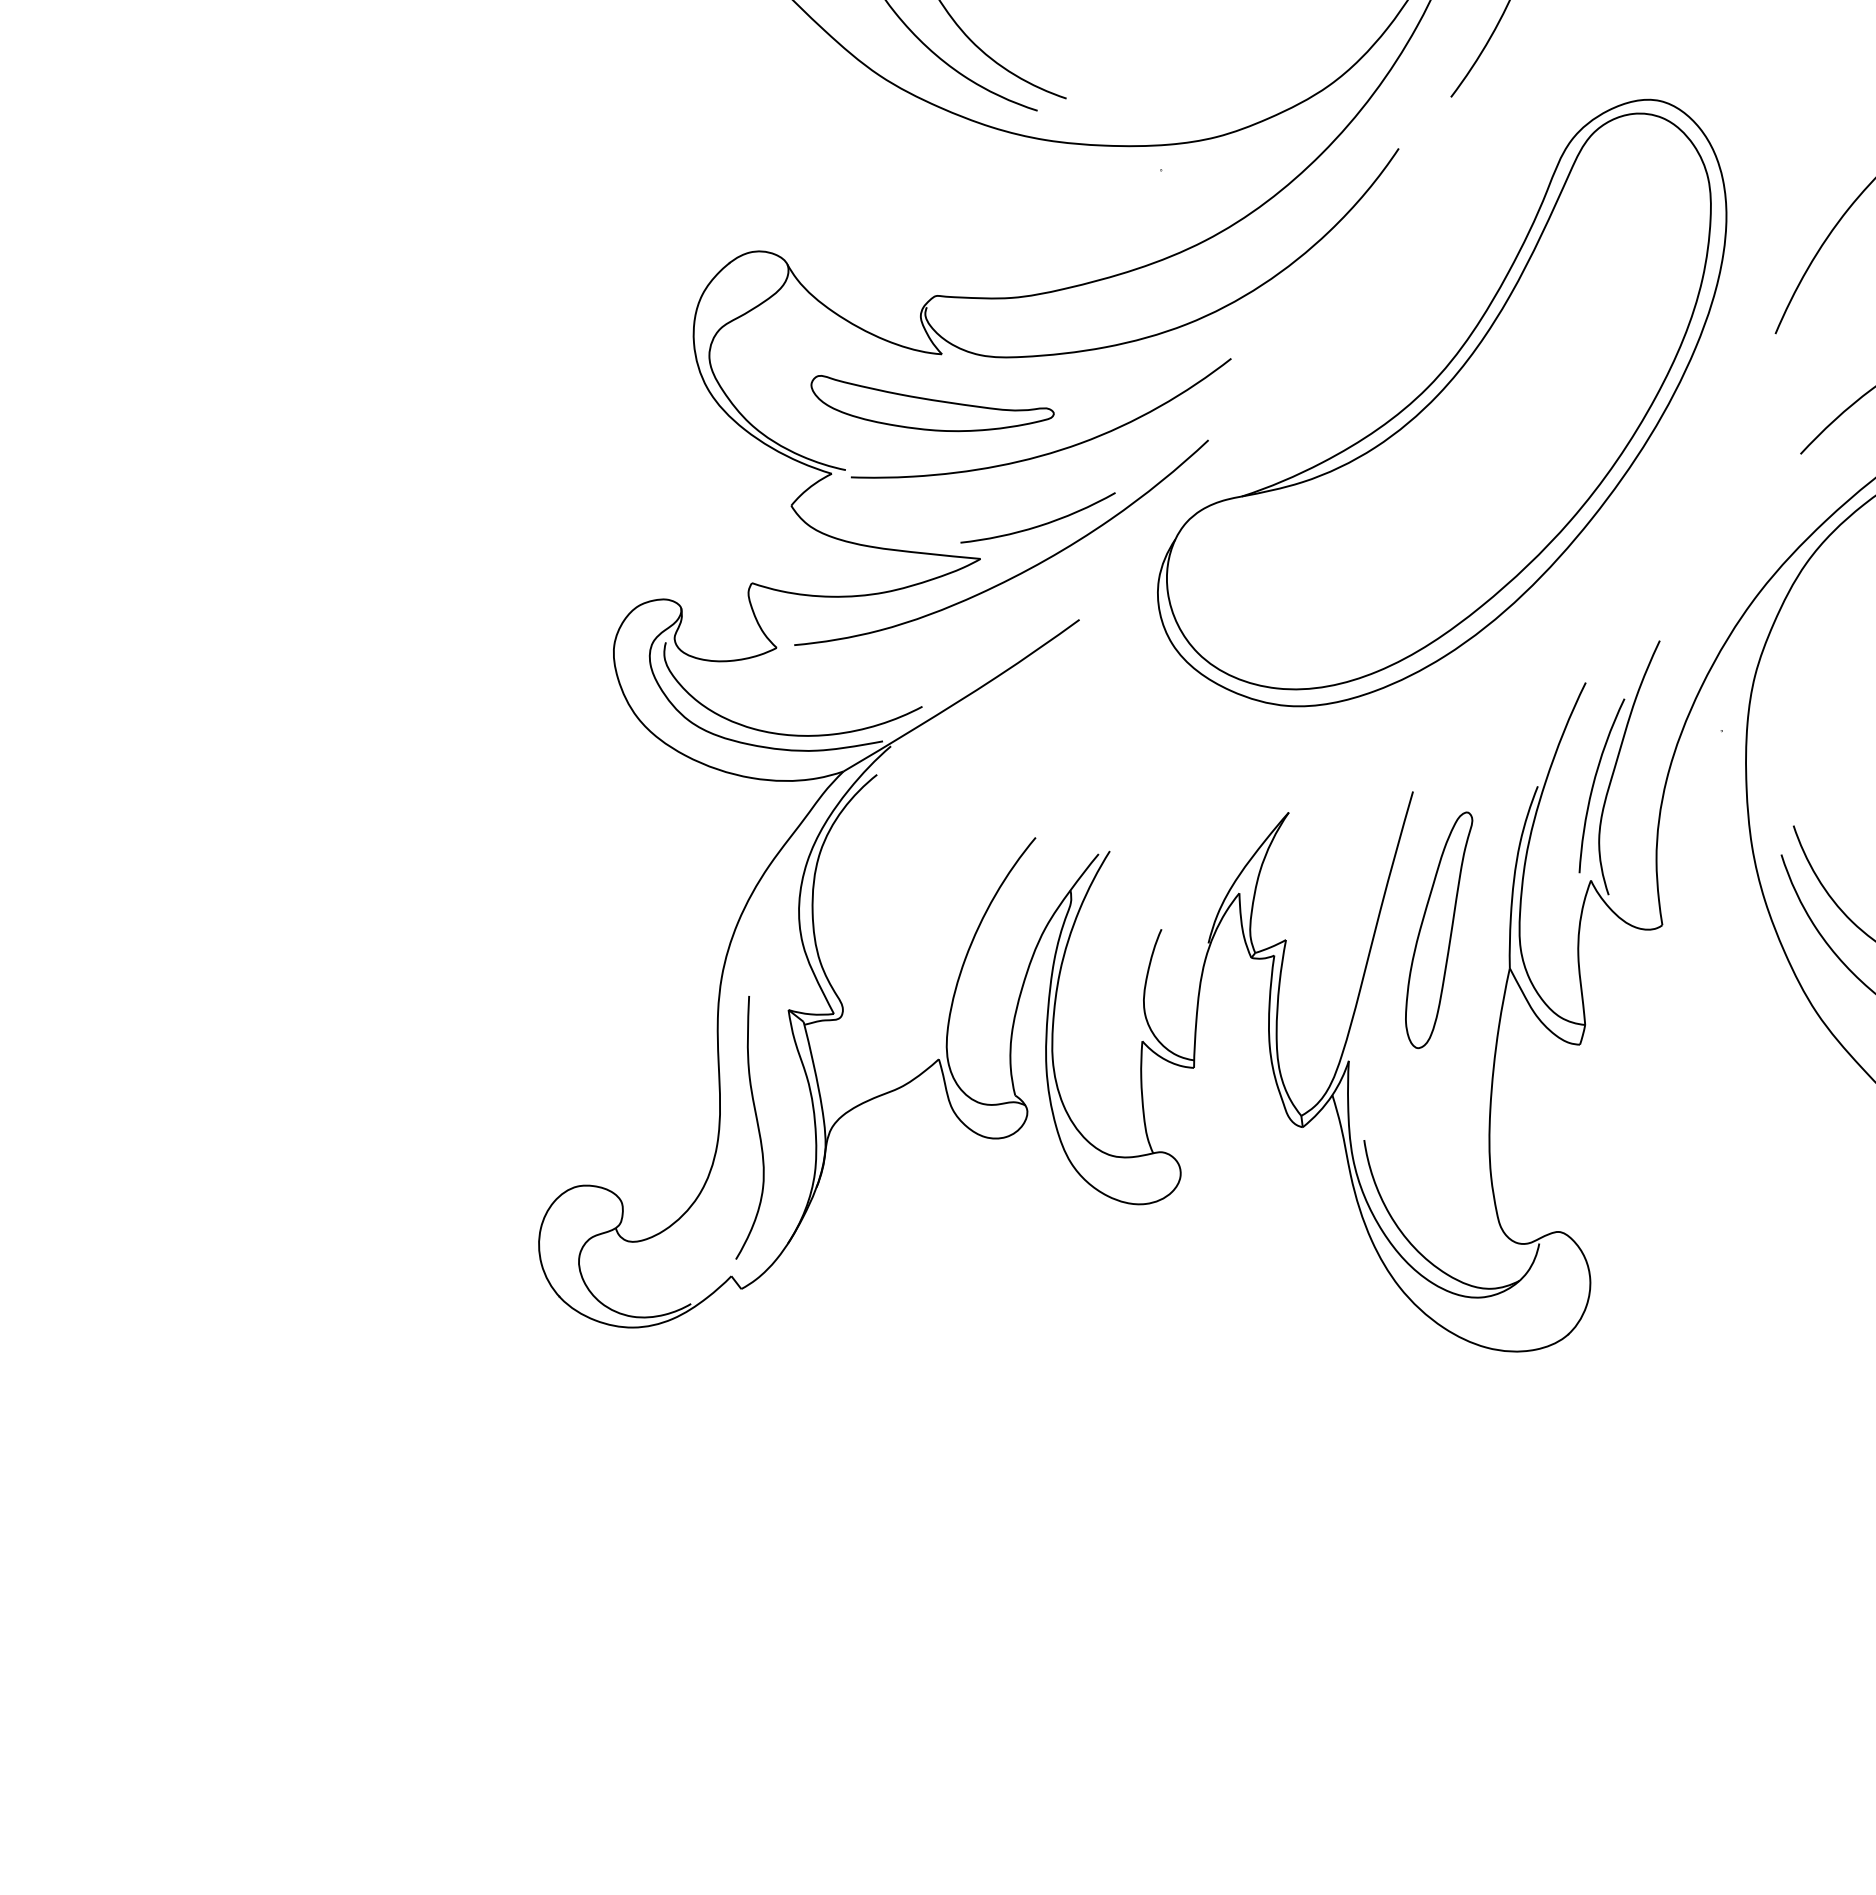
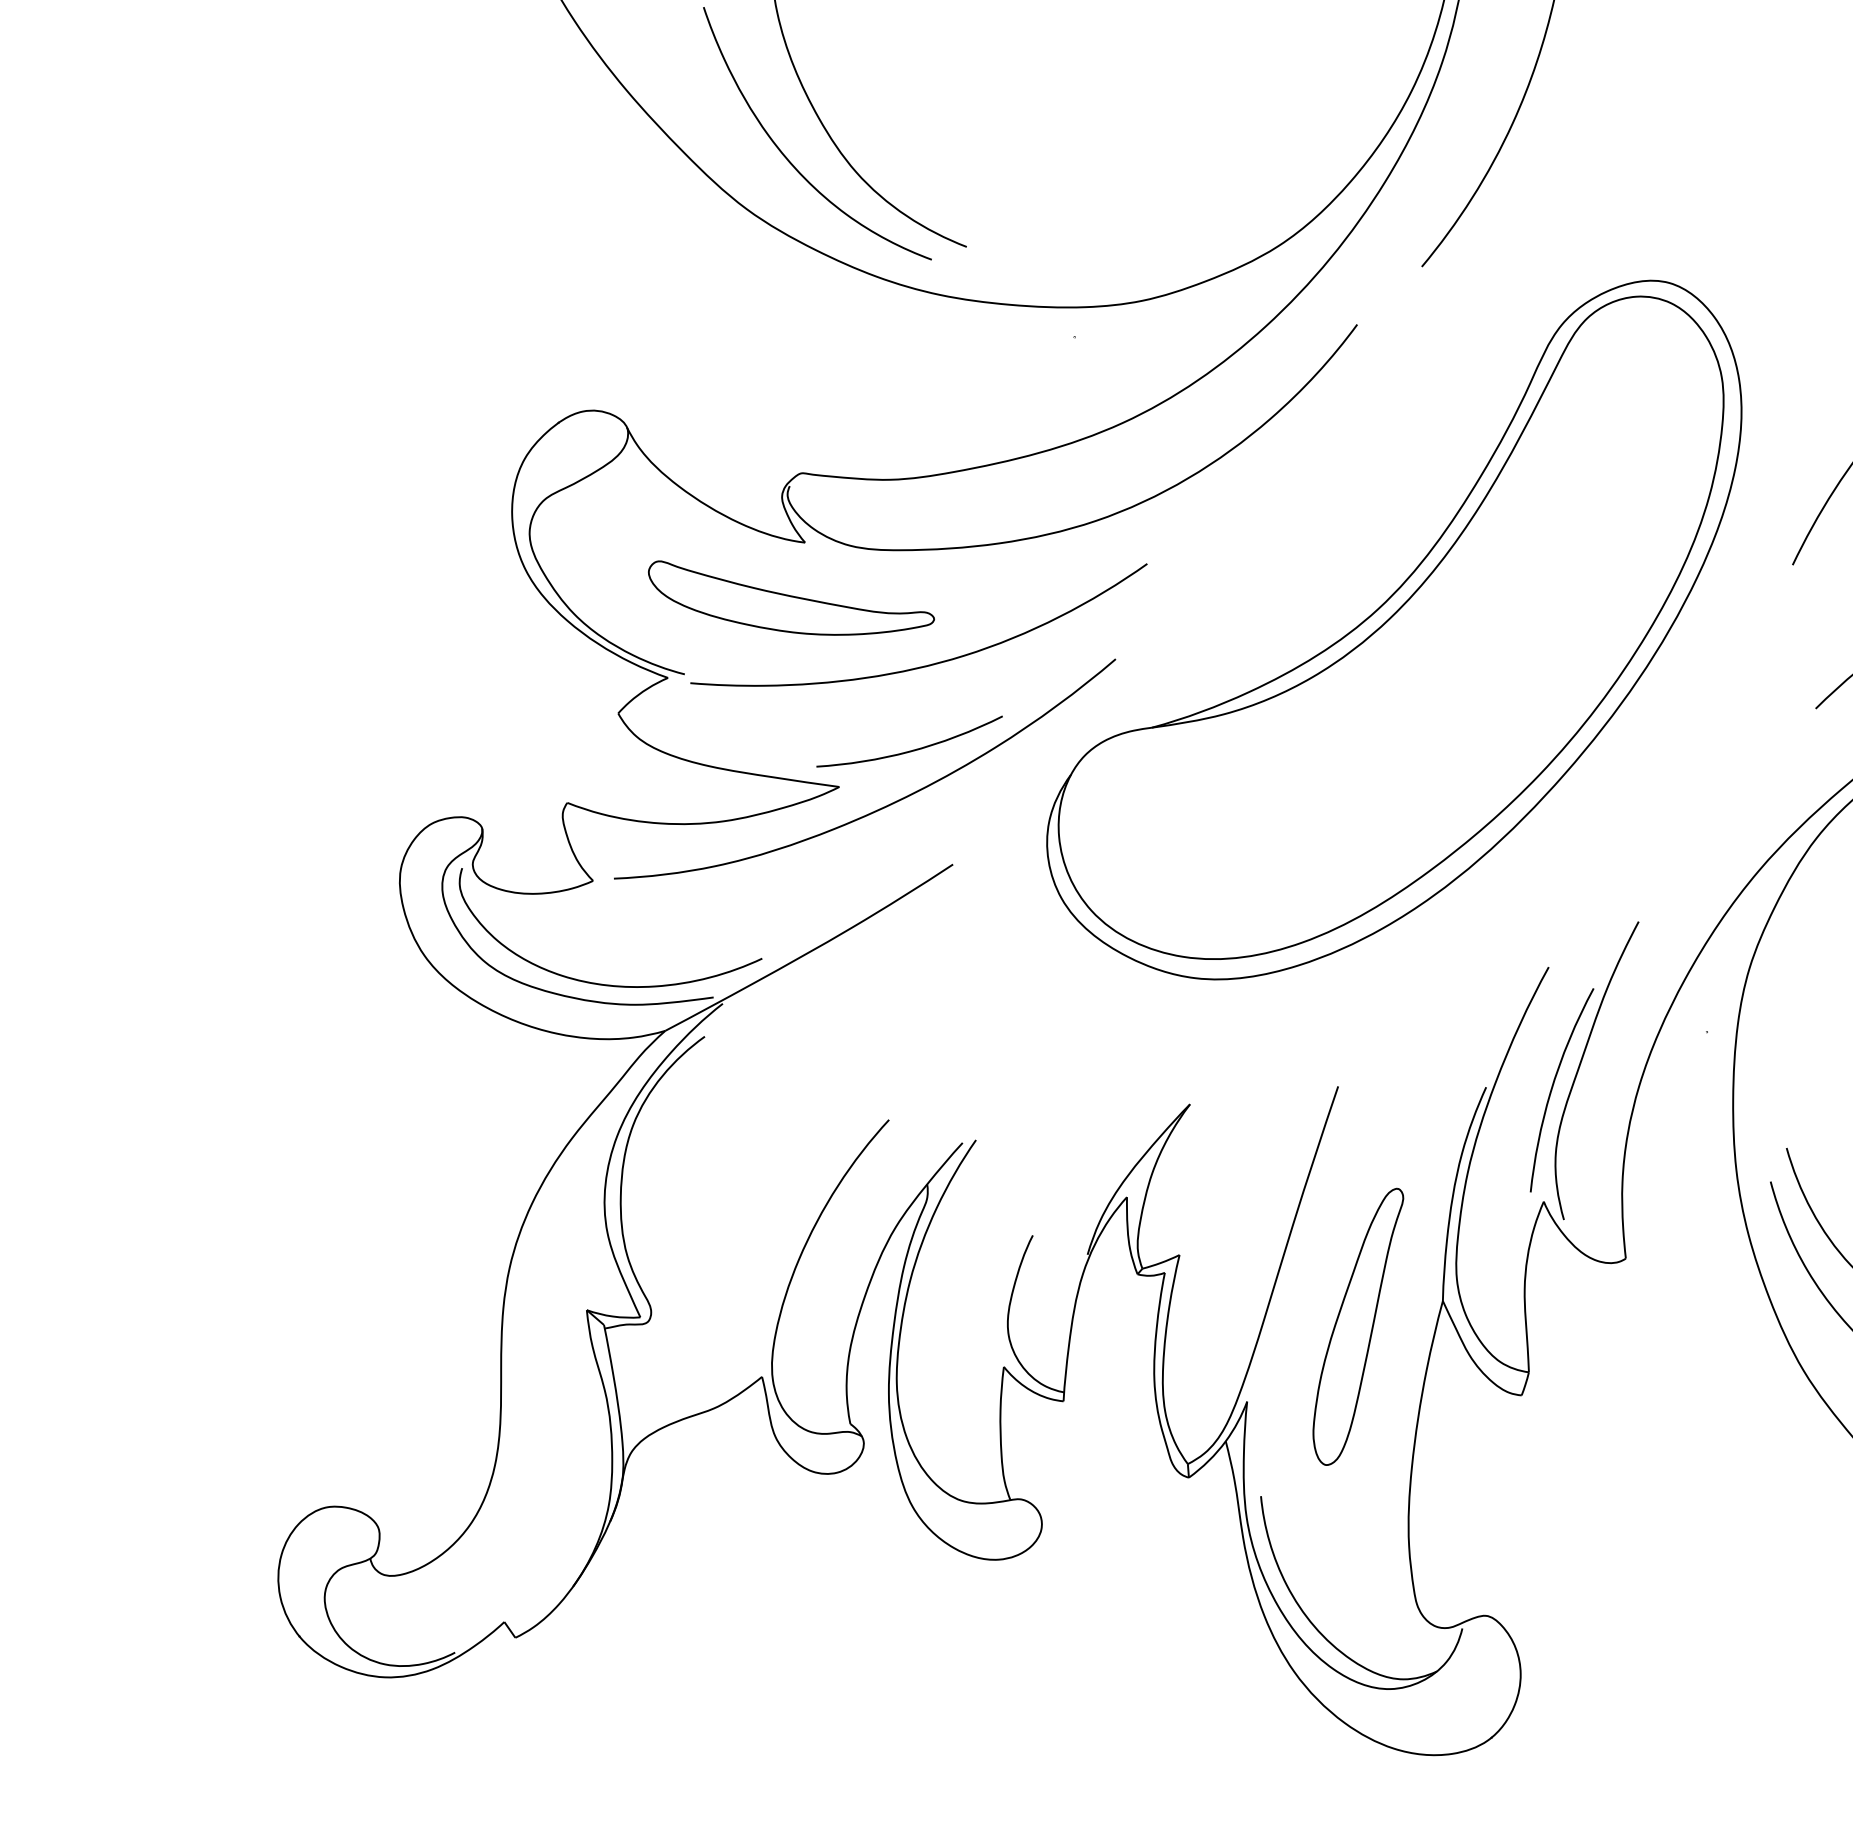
part: (1439, 930) -> (1358, 1326), moved
curve: (757, 1127) -> (543, 1447), removed

